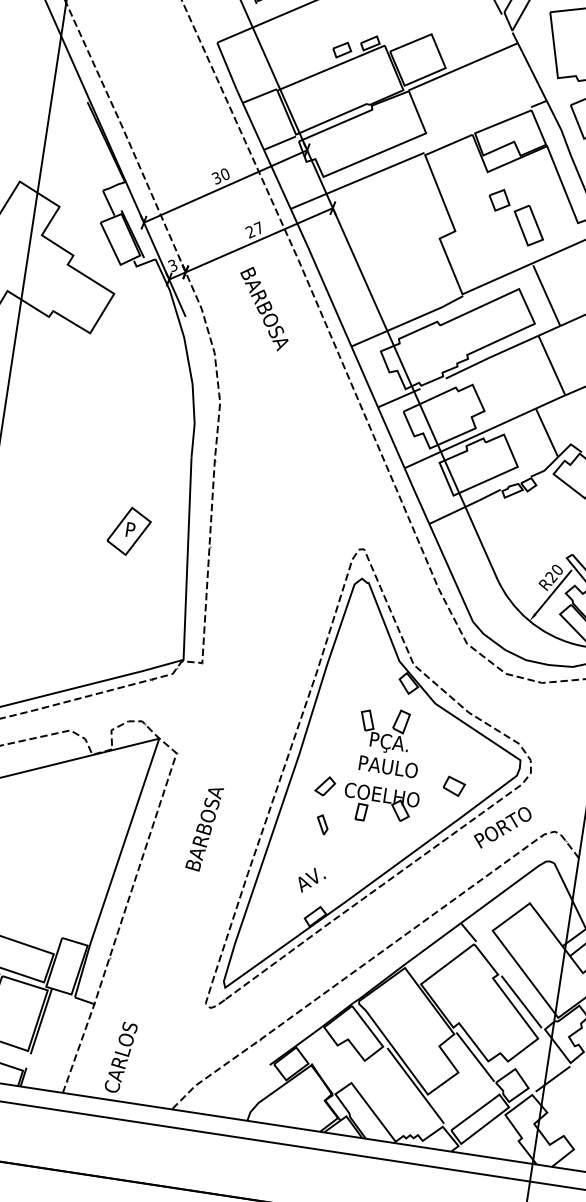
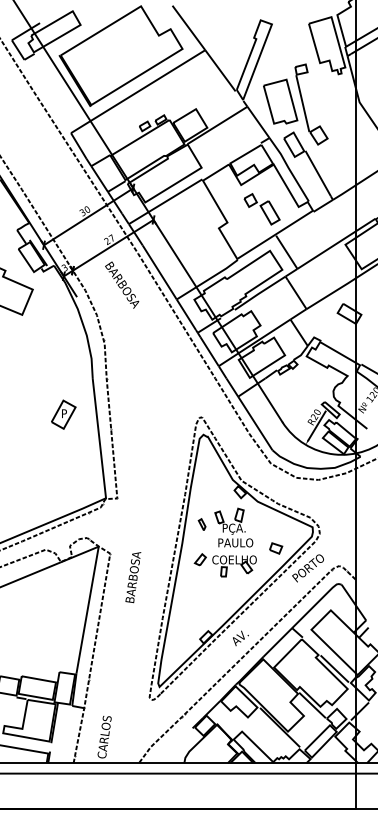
part: (128, 531) -> (63, 414), moved
part: (321, 824) -> (201, 524), moved
text: (204, 828) -> (133, 577), moved
text: (311, 880) -> (240, 638), moved

